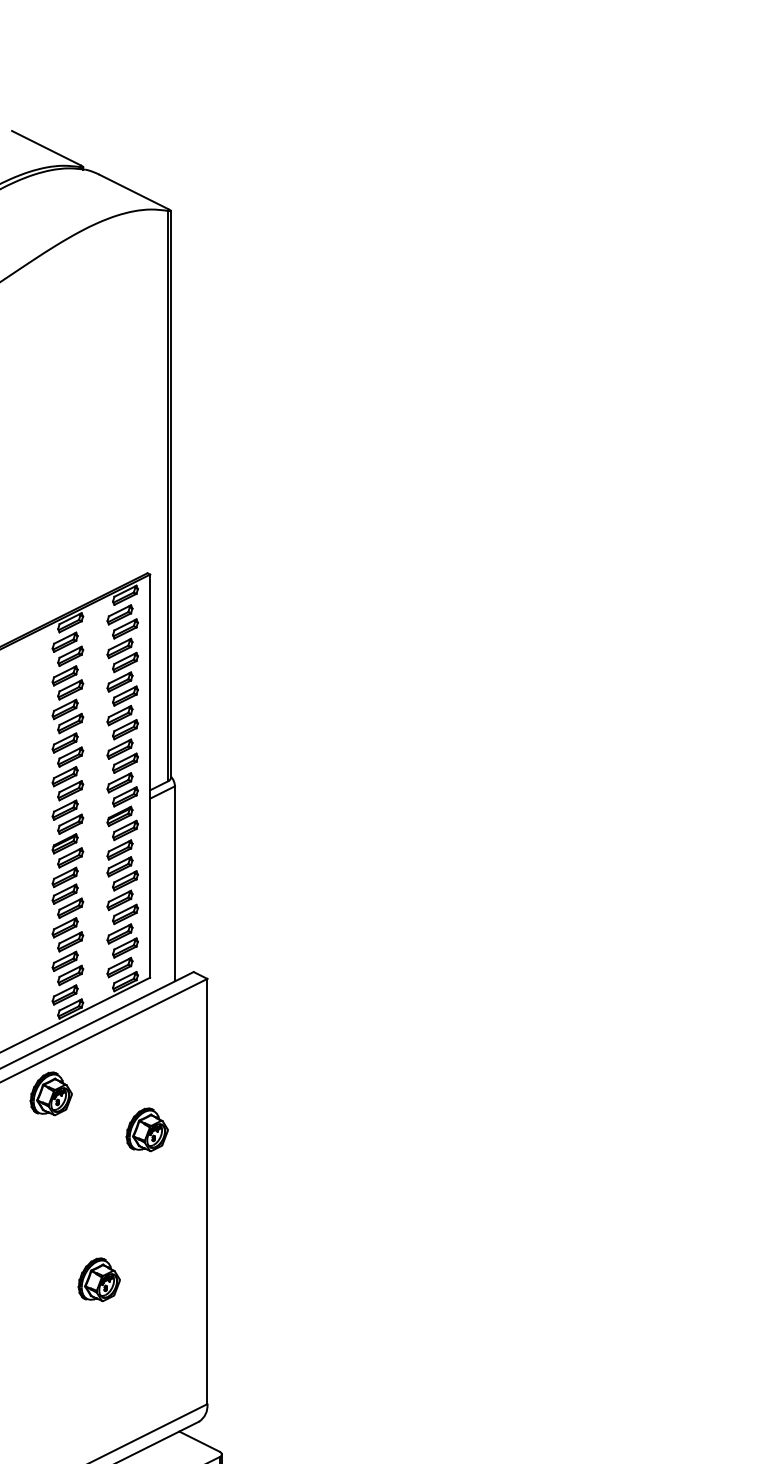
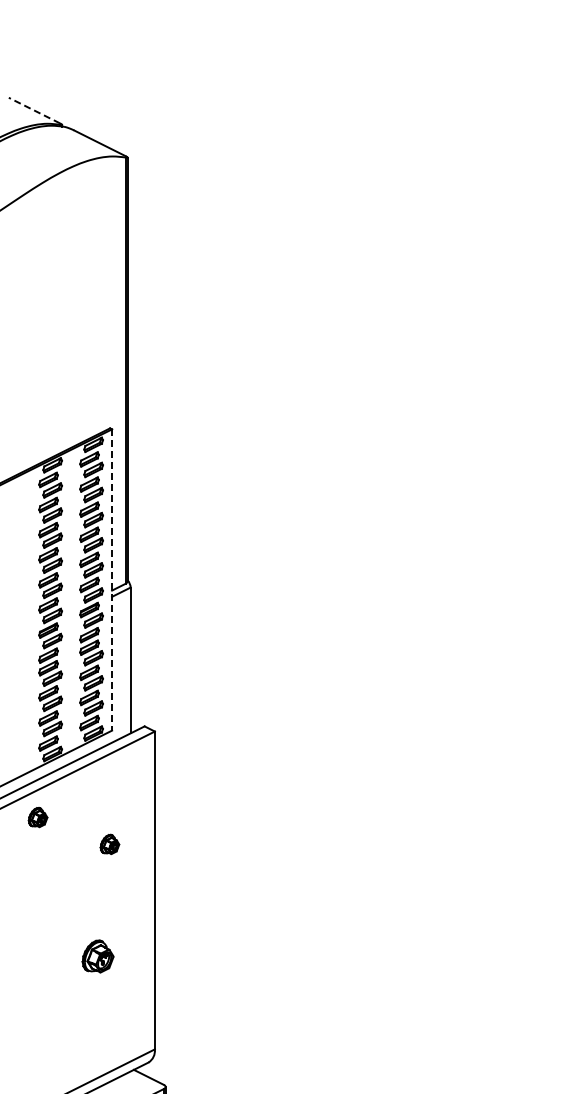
line: (46, 148) -> (34, 110), solid -> dashed
line: (150, 775) -> (112, 579), solid -> dashed
part: (50, 1093) -> (37, 817), size x0.6
part: (146, 1130) -> (109, 844), size x0.6
part: (98, 1279) -> (97, 956), moved

